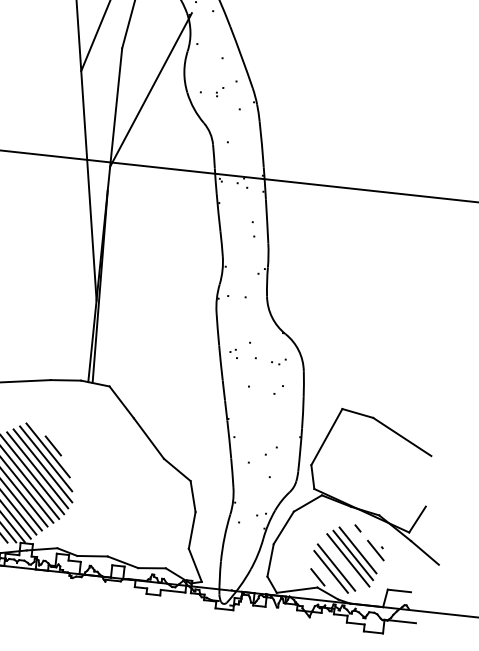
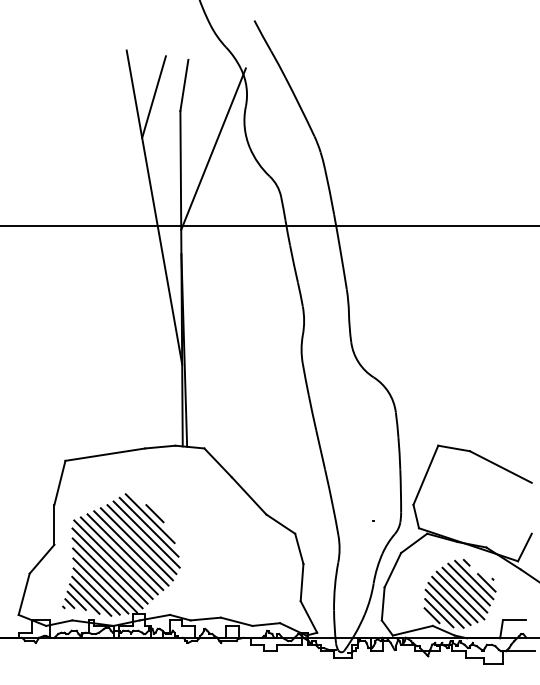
line: (363, 545) -> (474, 579), added
line: (341, 563) -> (454, 599), added
line: (325, 575) -> (439, 613), added

